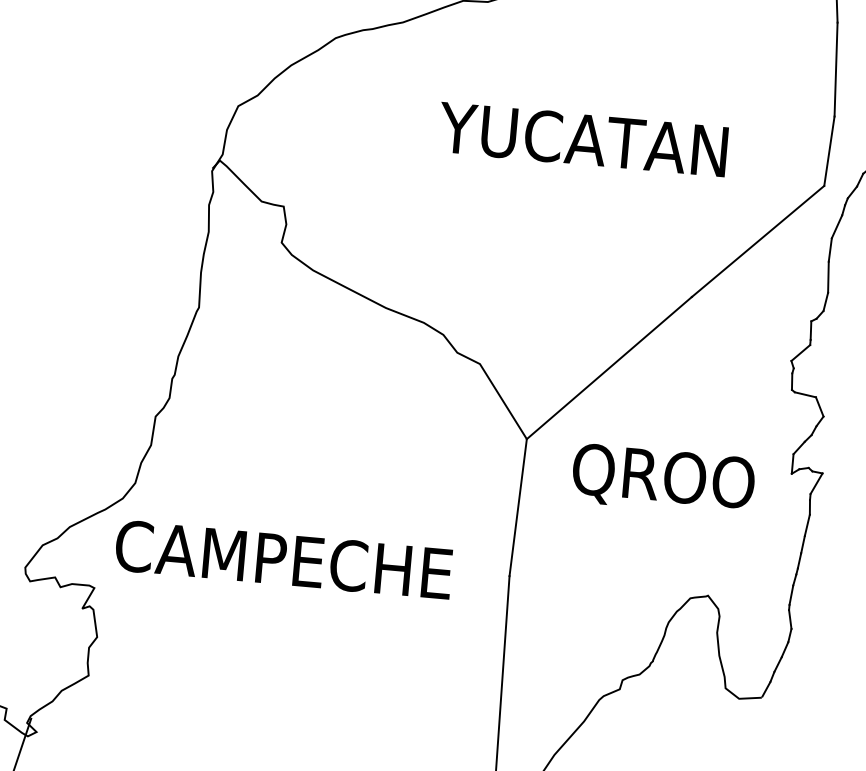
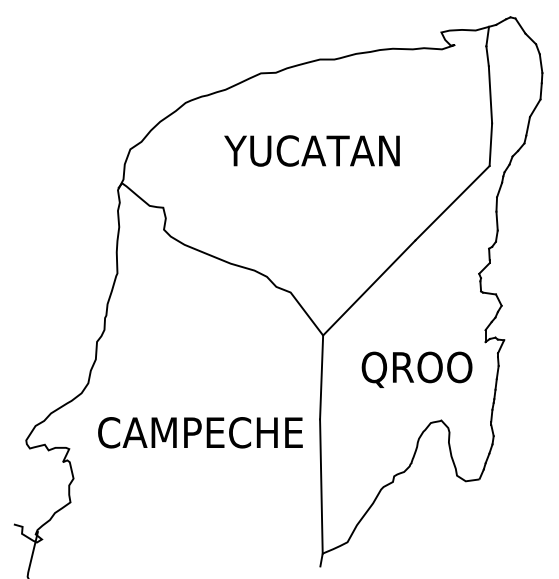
text: (582, 138) -> (311, 150), moved
text: (662, 479) -> (416, 369), moved
text: (283, 559) -> (200, 432), moved

